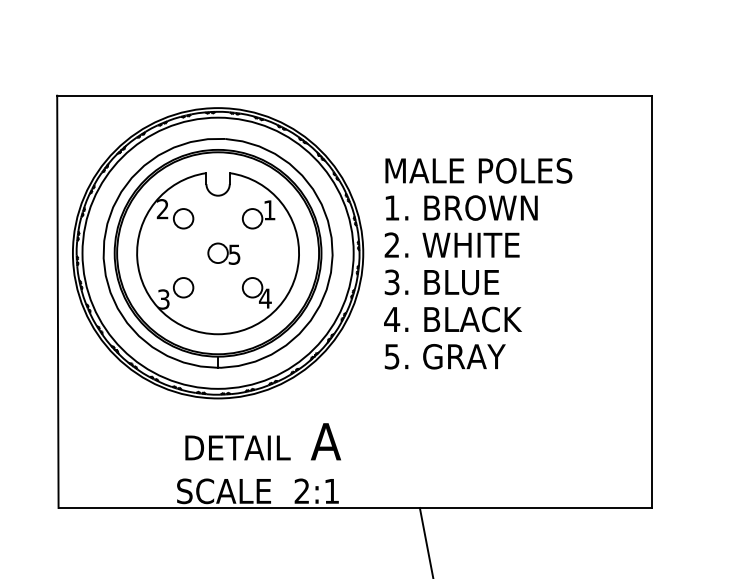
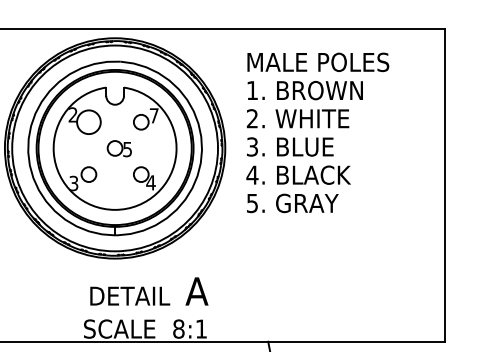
text: (269, 210) -> (154, 115), 1 -> 7
circle: (183, 218) -> (88, 122), size x1.6
text: (478, 263) -> (318, 132), moved
text: (301, 491) -> (178, 329), 2:1 -> 8:1

